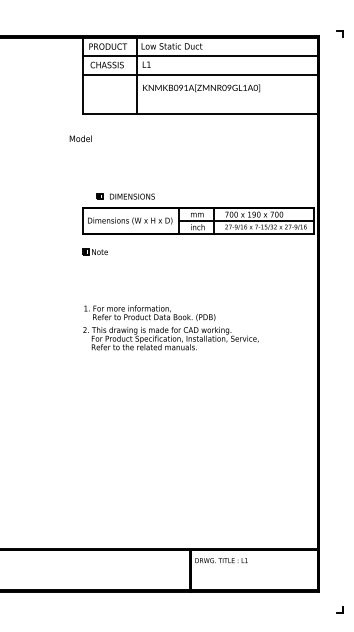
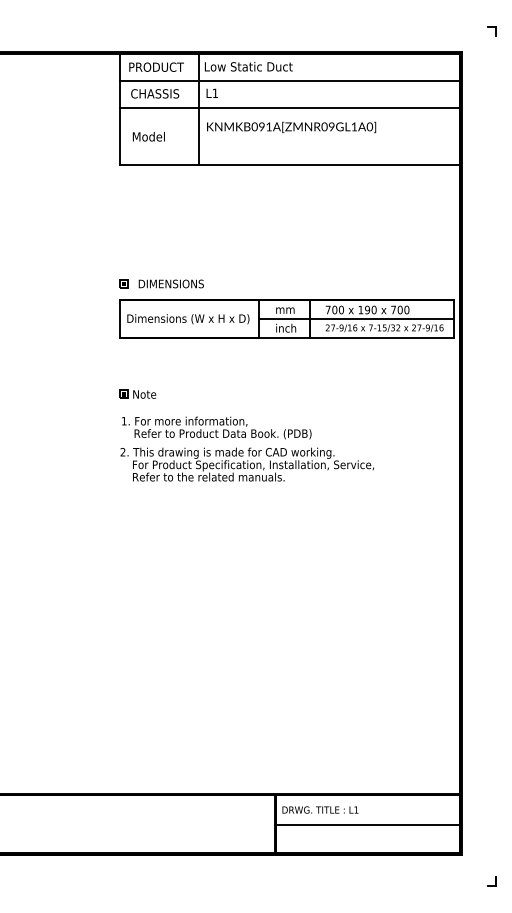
part: (339, 33) -> (490, 30), moved
text: (80, 138) -> (148, 136), moved
part: (125, 196) -> (161, 283), moved
part: (94, 251) -> (136, 393), moved
text: (170, 327) -> (246, 448), moved
line: (253, 571) -> (366, 825), added

